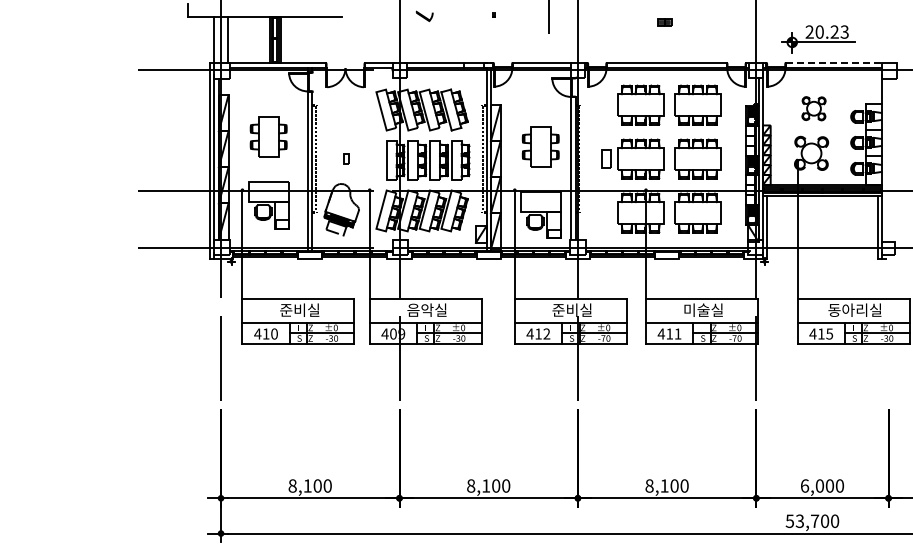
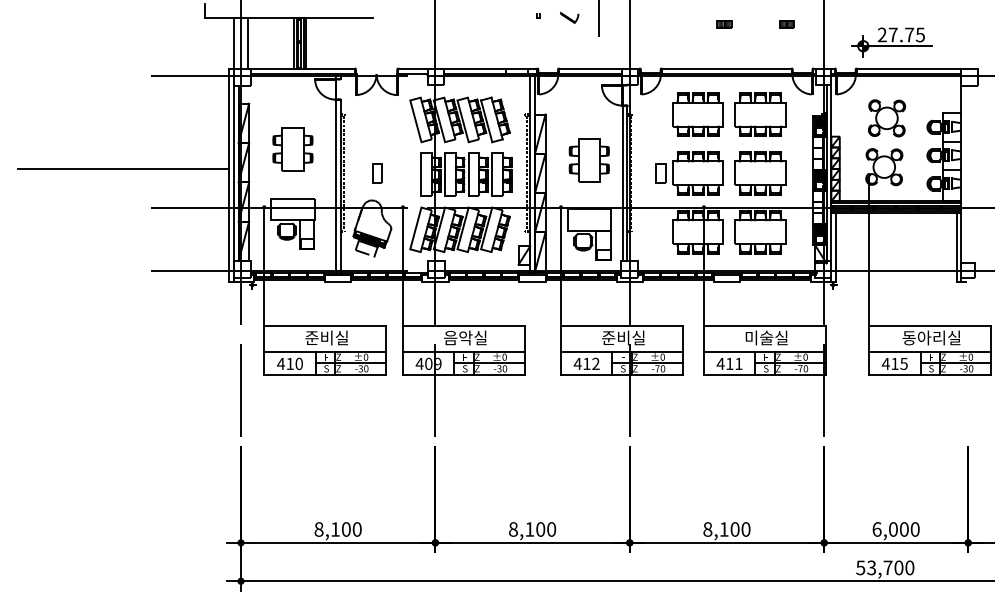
part: (424, 15) -> (569, 16), moved
part: (722, 22) -> (787, 24), added
text: (831, 31) -> (906, 34), 20.23 -> 27.75
line: (834, 63) -> (909, 69), dashed -> solid
part: (813, 108) -> (886, 118), size x1.43
line: (112, 154) -> (122, 168), added
part: (346, 158) -> (377, 172), size x1.67

